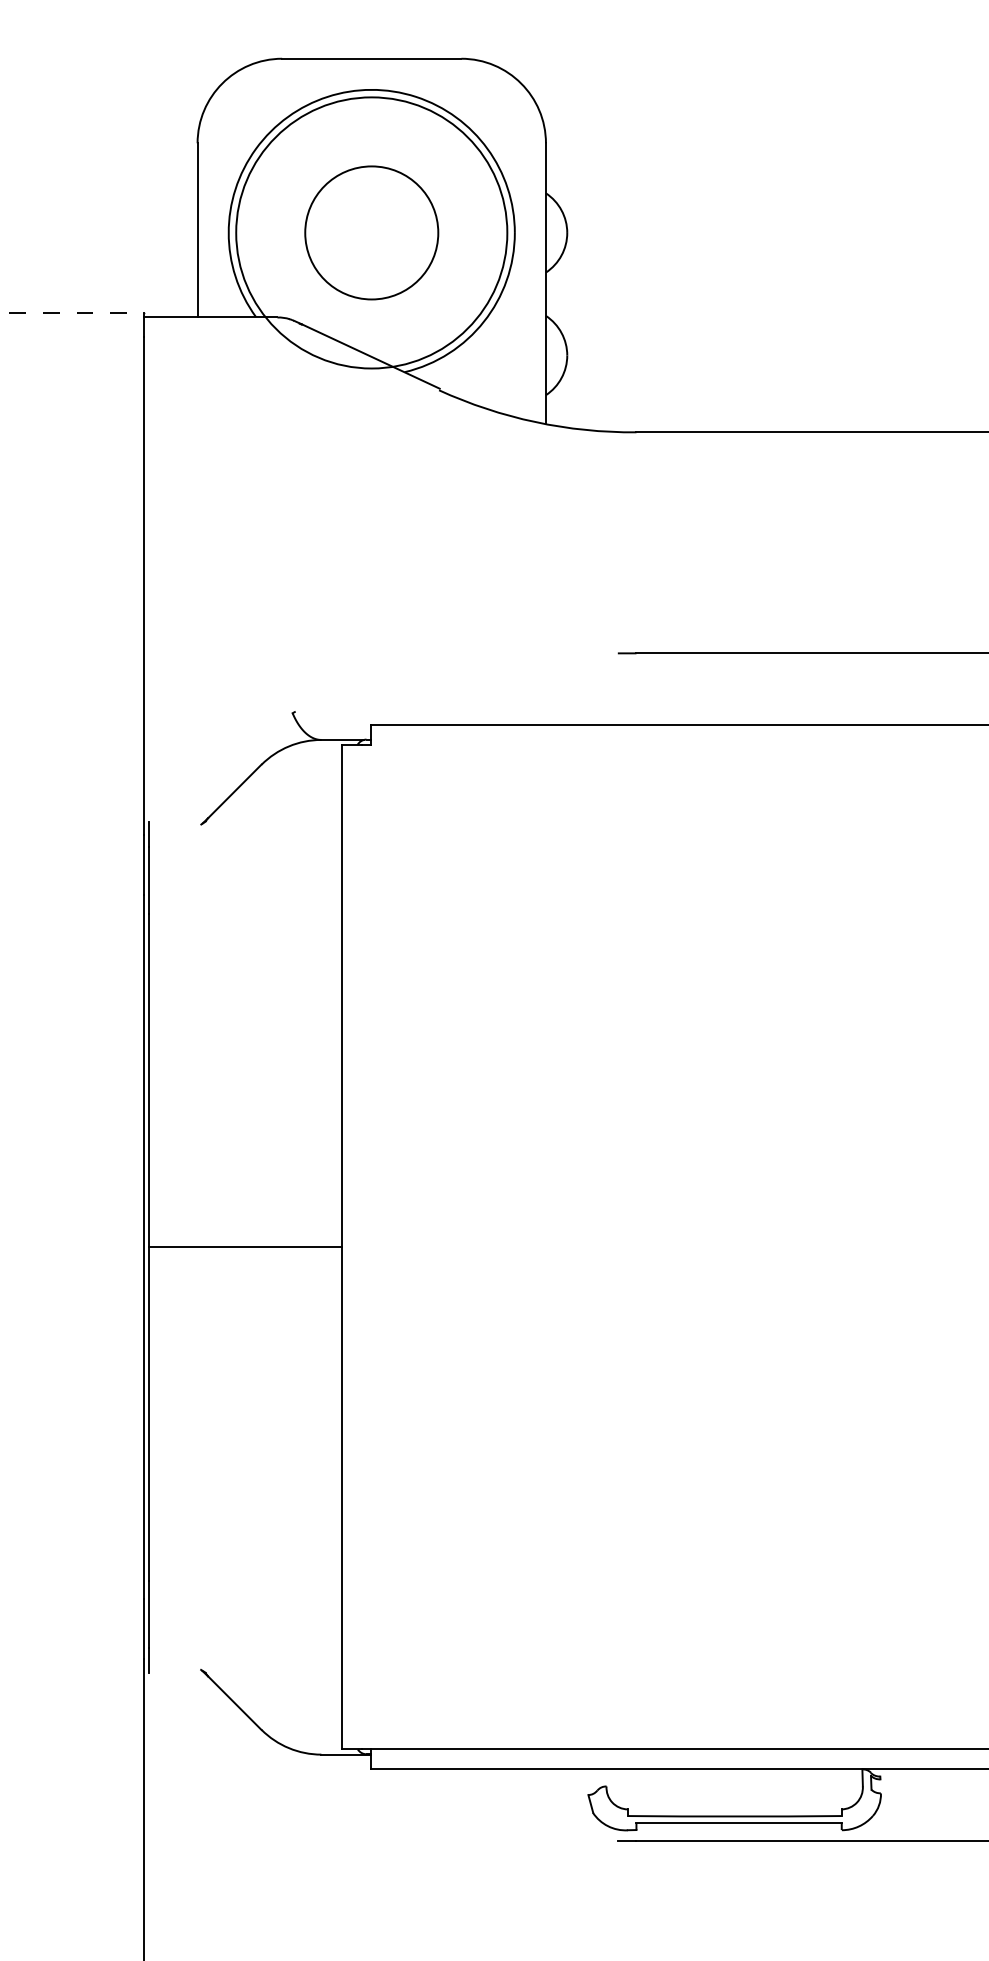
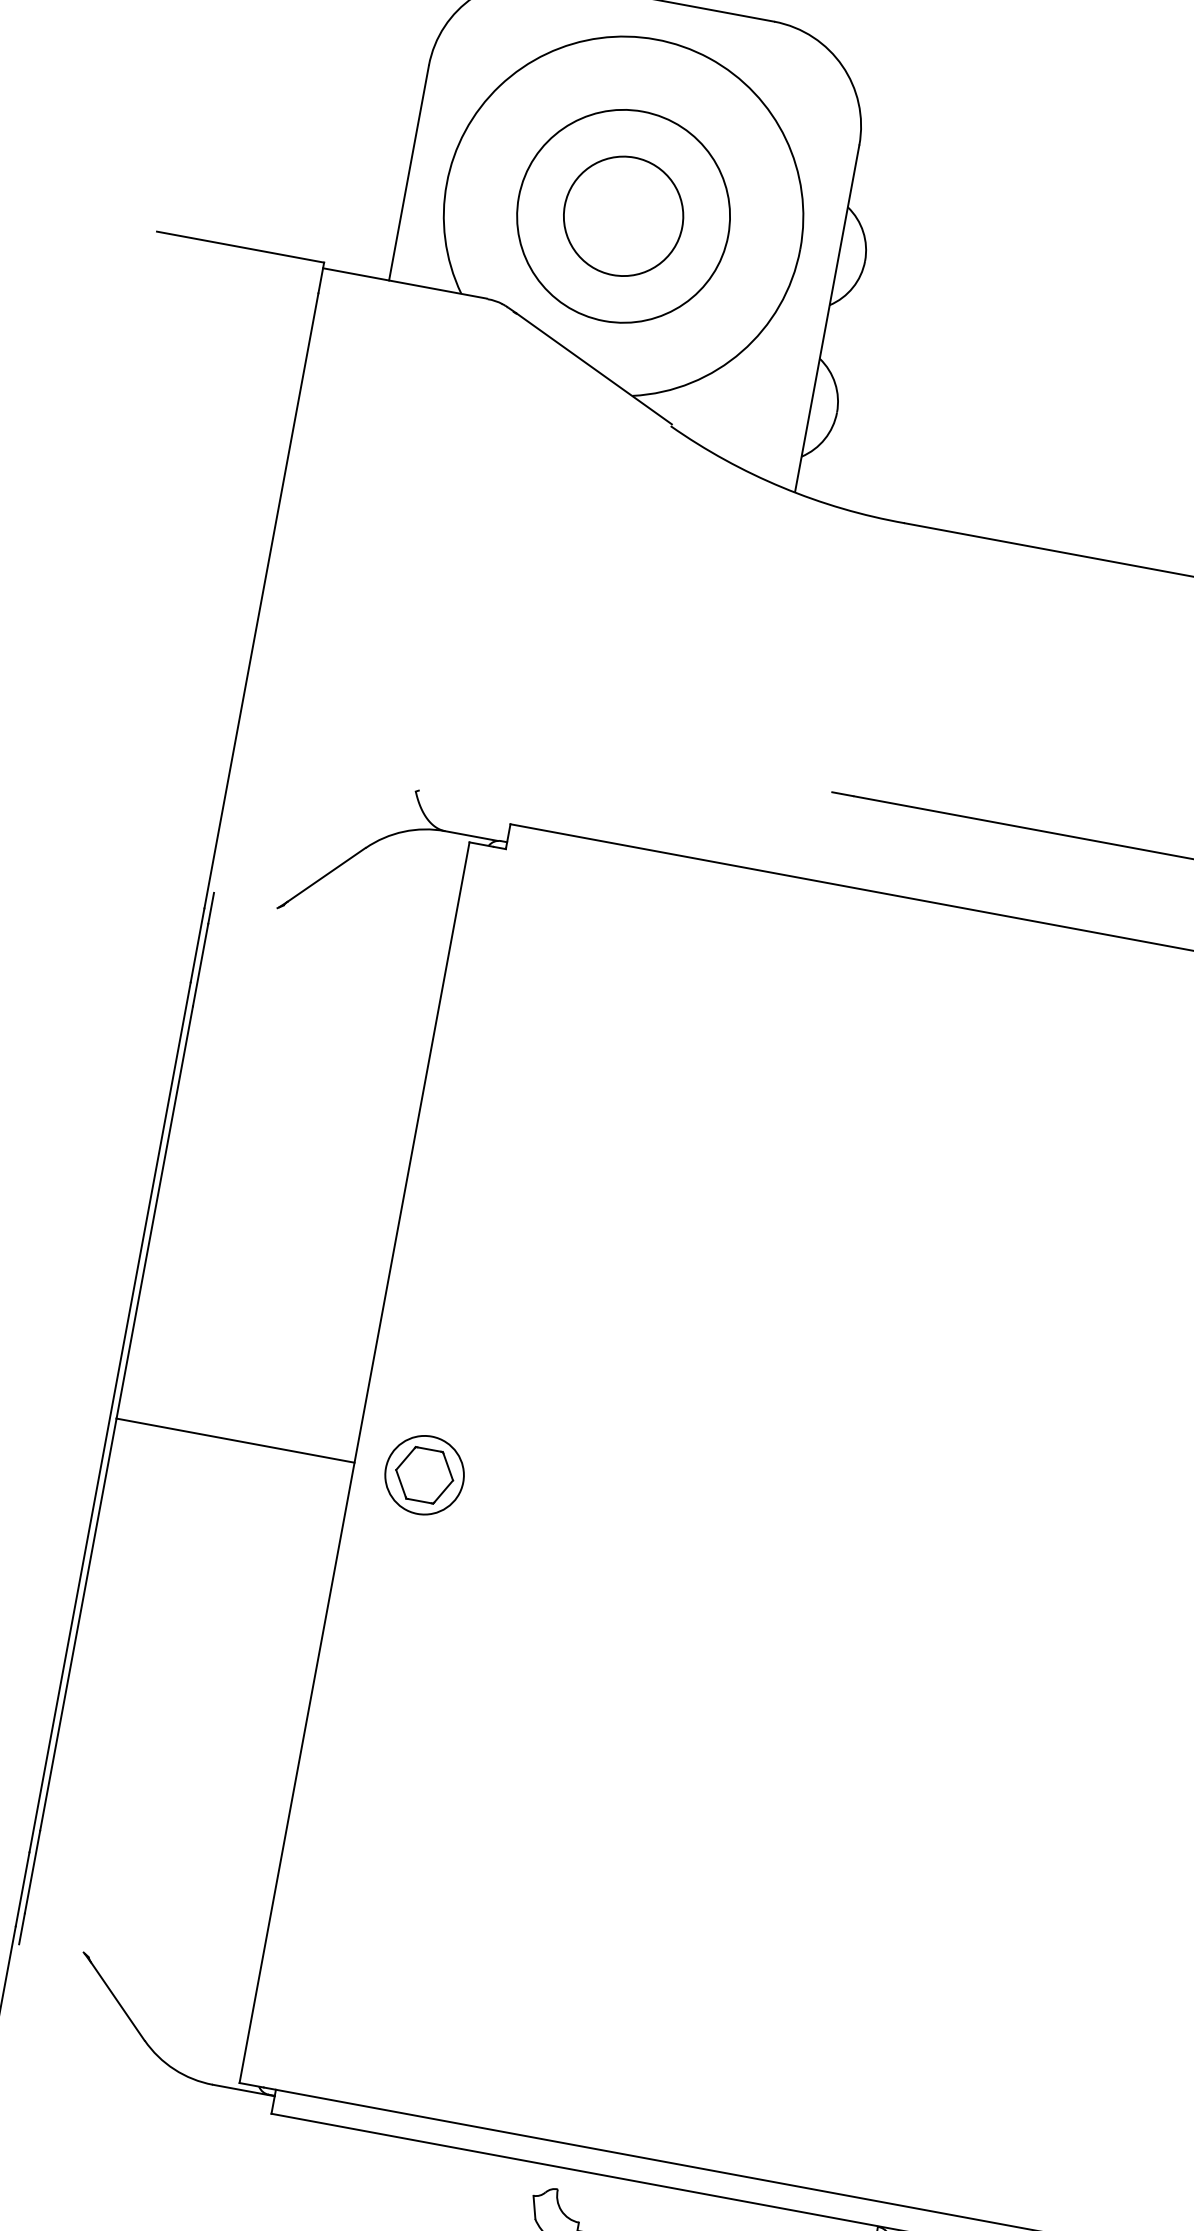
circle: (371, 232) -> (623, 215), size x0.62
circle: (371, 232) -> (623, 215), size x0.71
line: (76, 312) -> (240, 247), dashed -> solid
part: (398, 1246) -> (424, 1474), added

